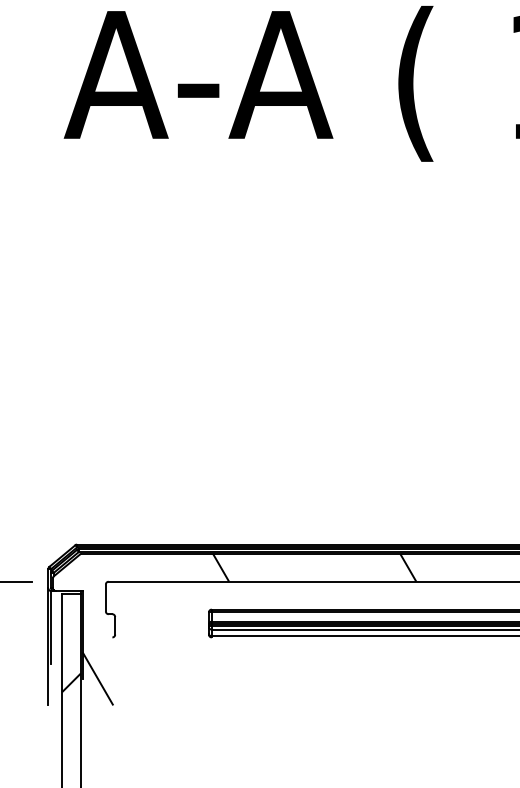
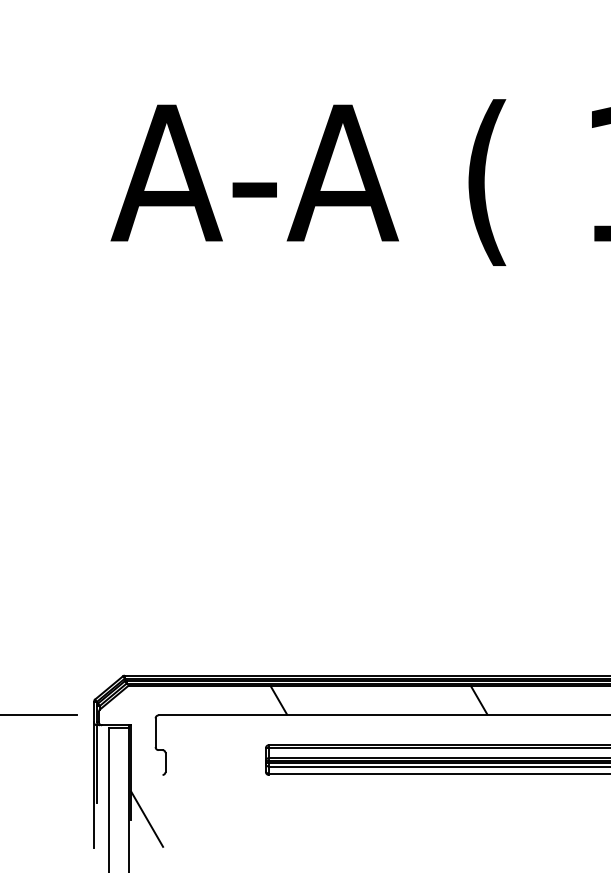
hatch: (71, 682) -> (118, 823), removed

